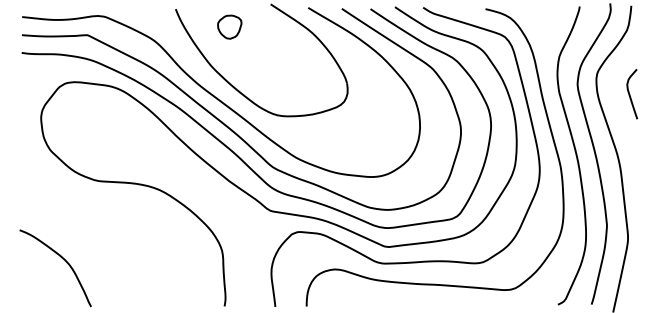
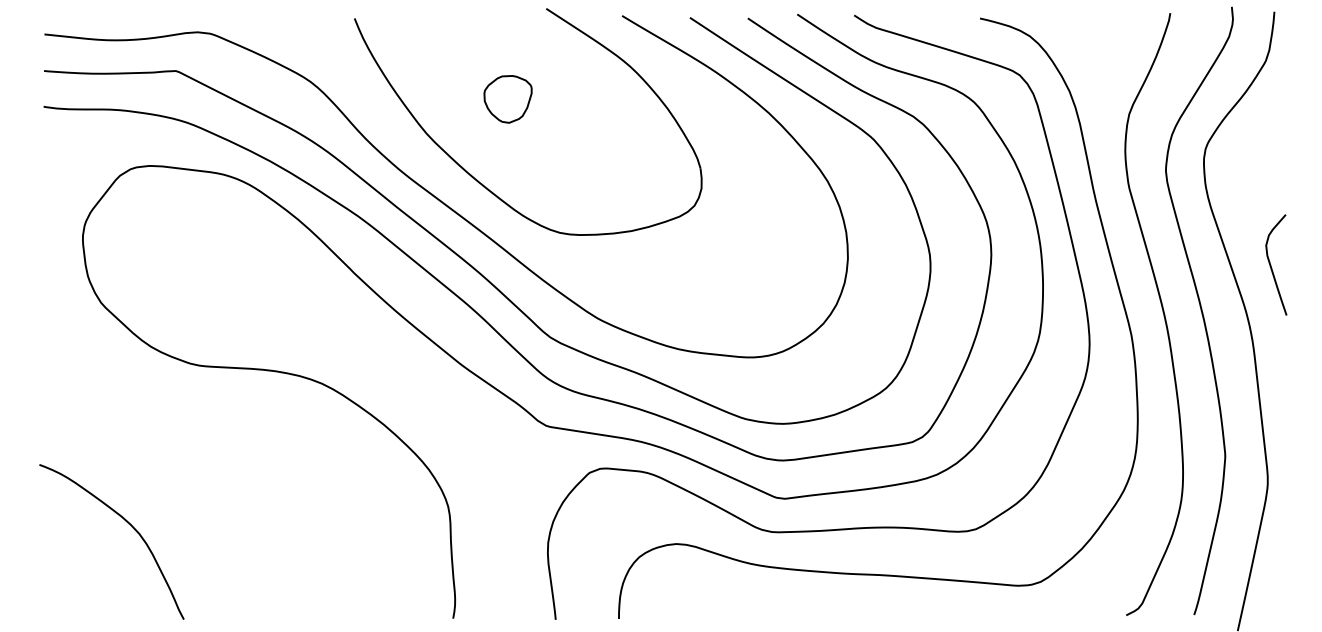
part: (229, 26) -> (507, 97), moved
curve: (630, 94) -> (1272, 265), moved

